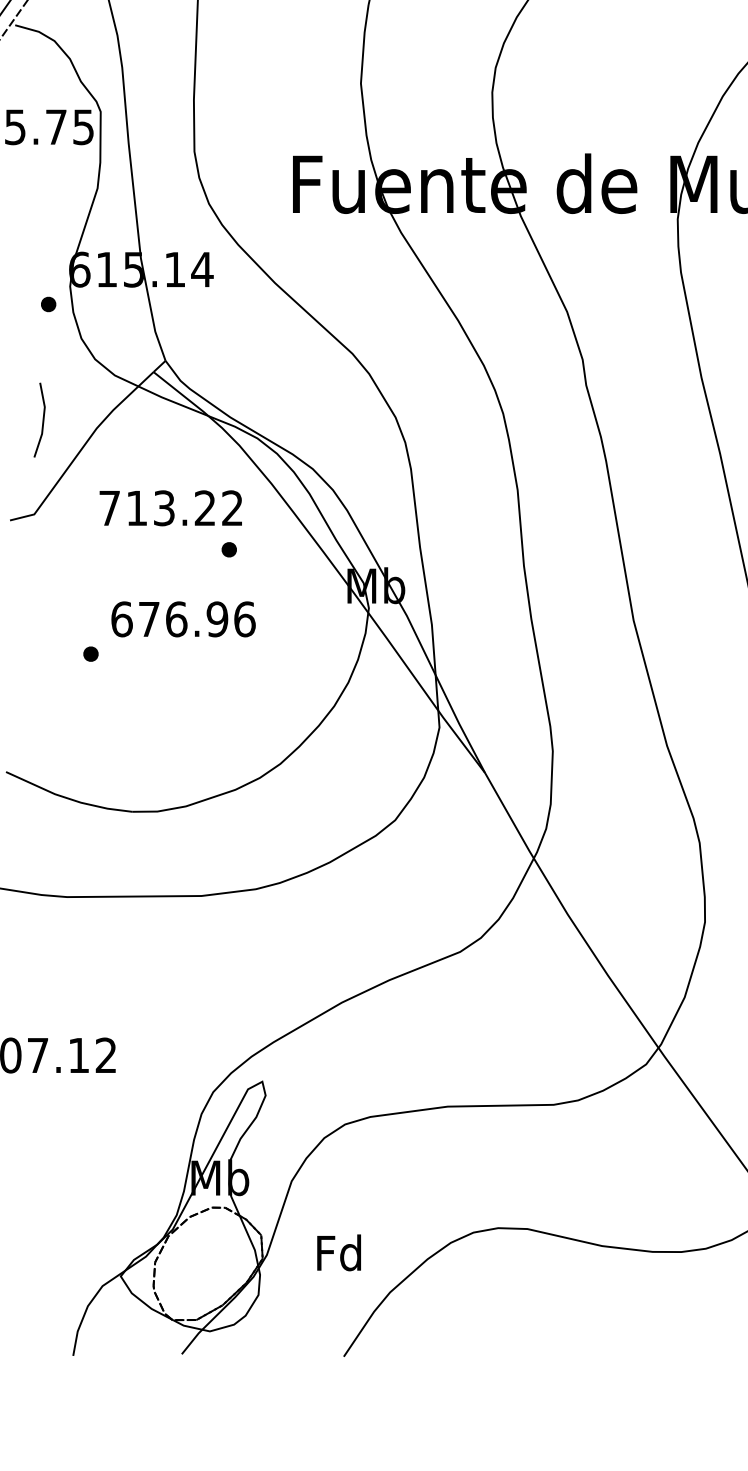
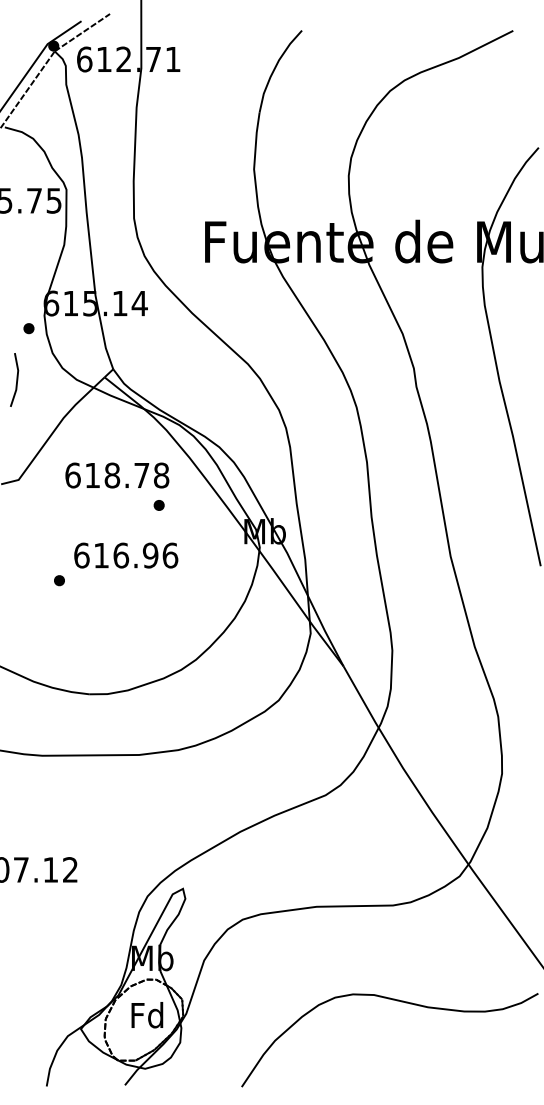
line: (42, 419) -> (16, 379), moved
text: (171, 508) -> (117, 475), 713.22 -> 618.78
text: (149, 619) -> (101, 555), 676.96 -> 616.96
text: (339, 1253) -> (147, 1015), moved

